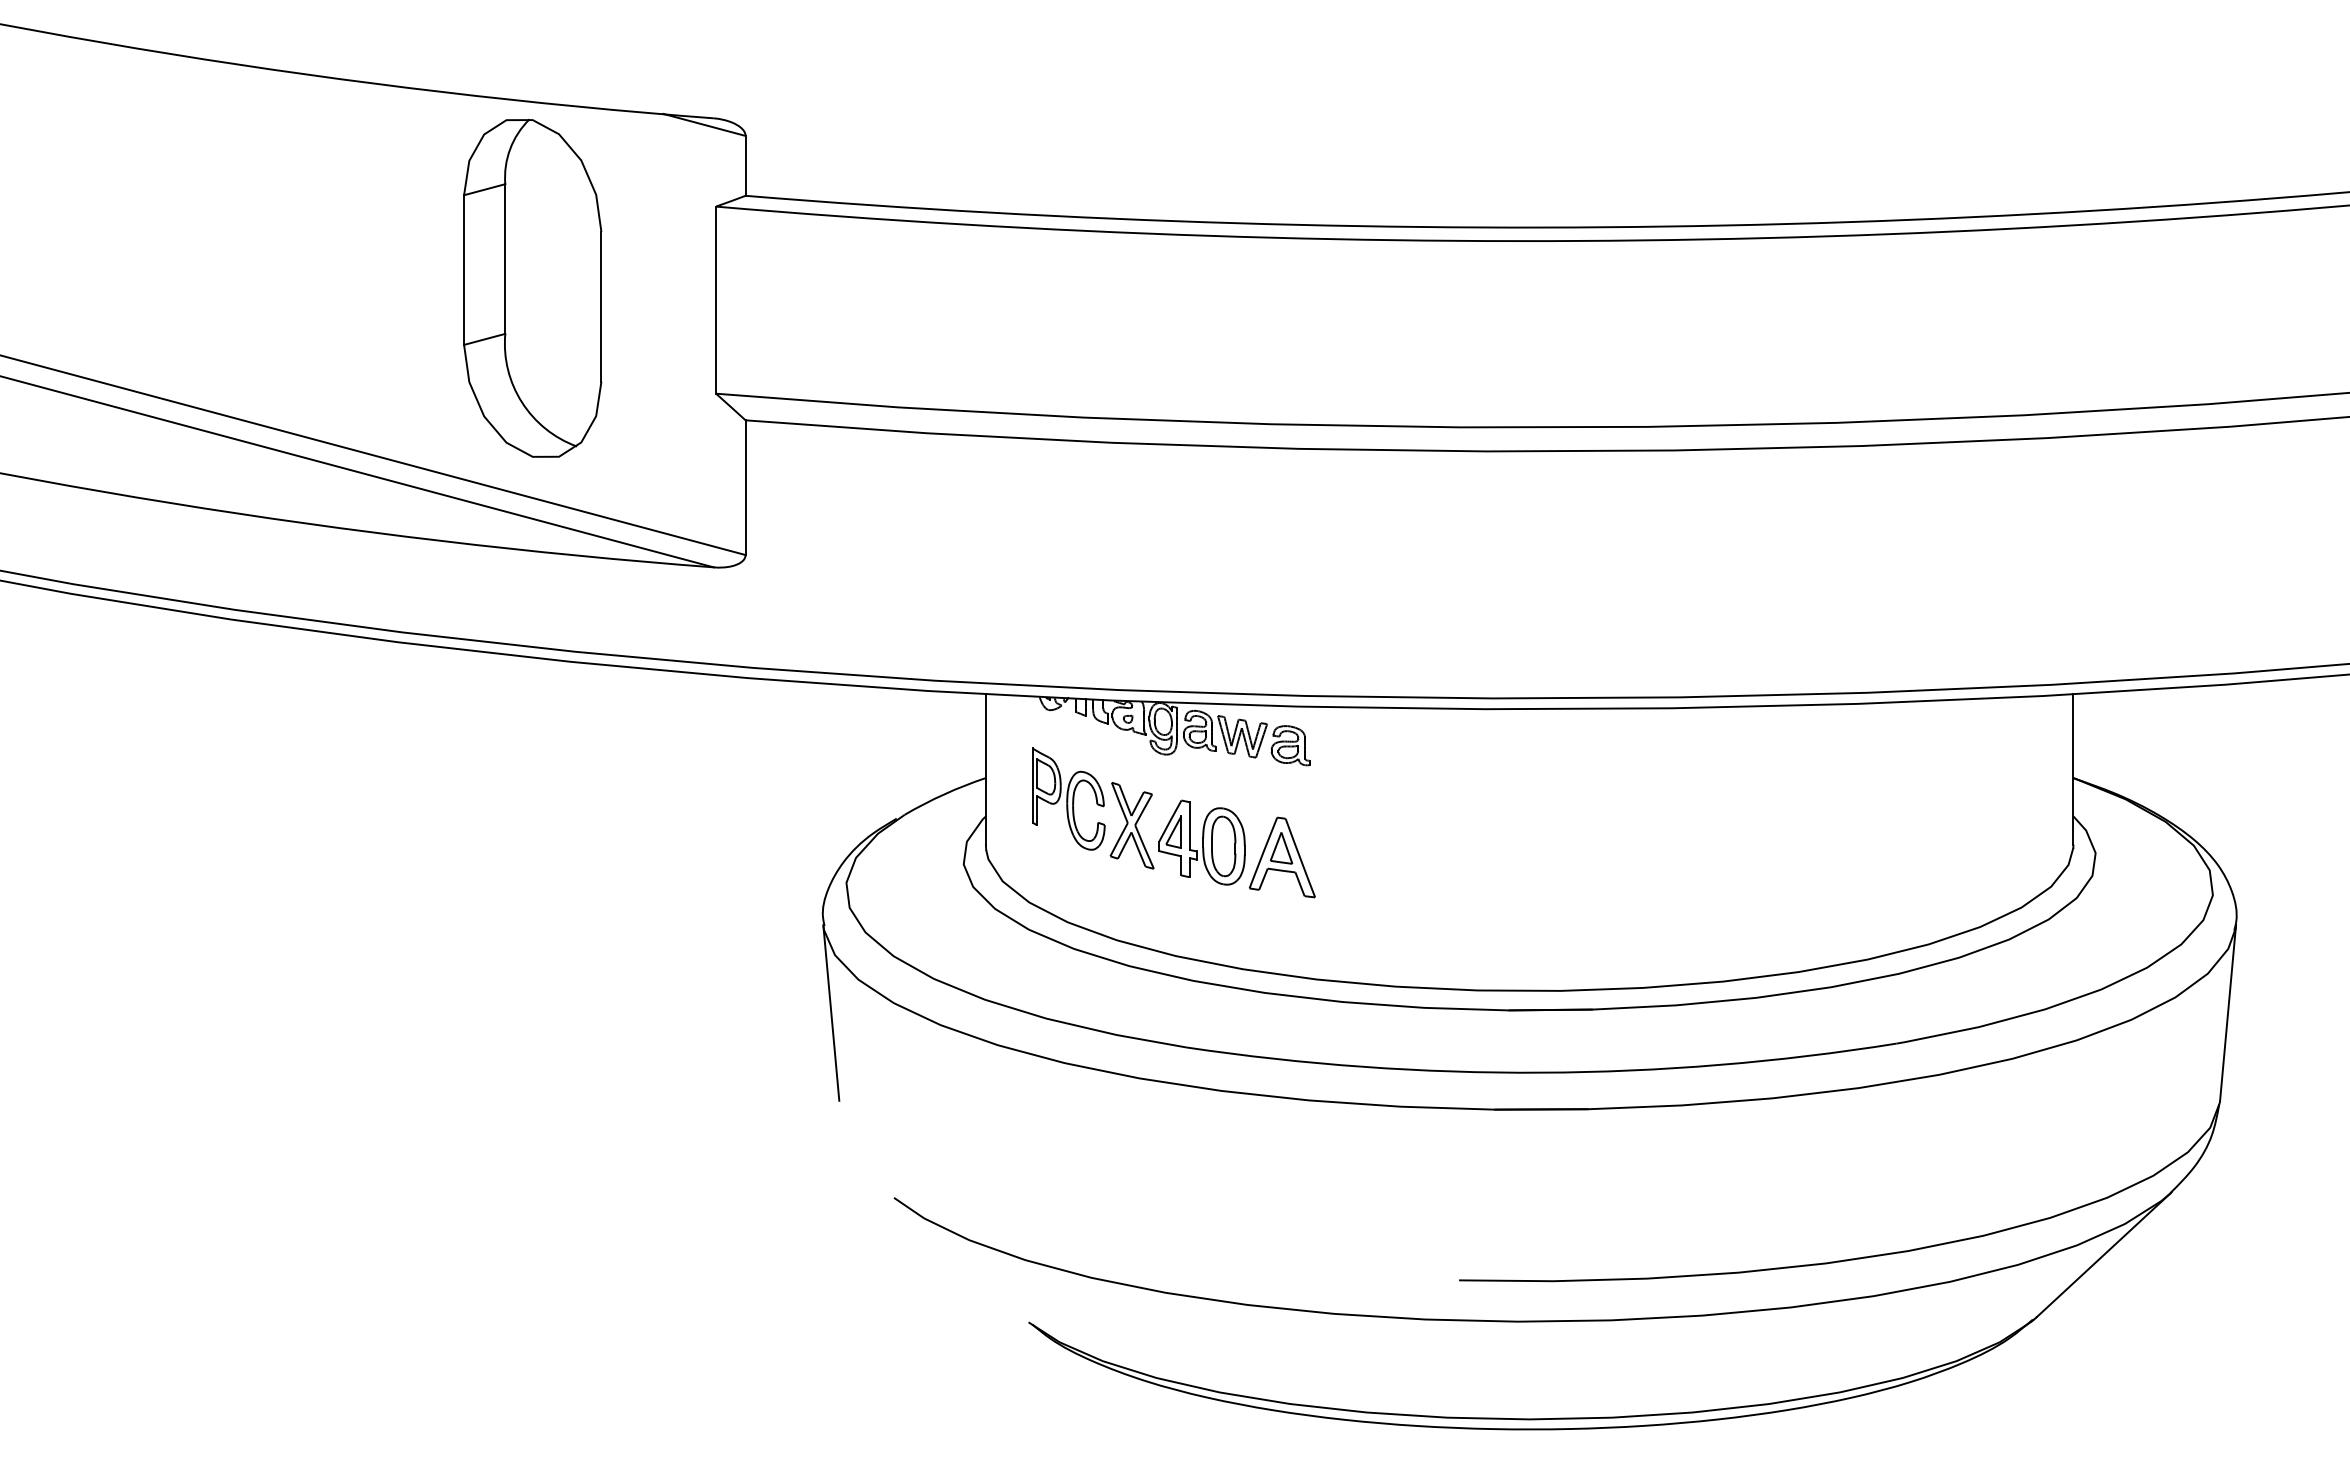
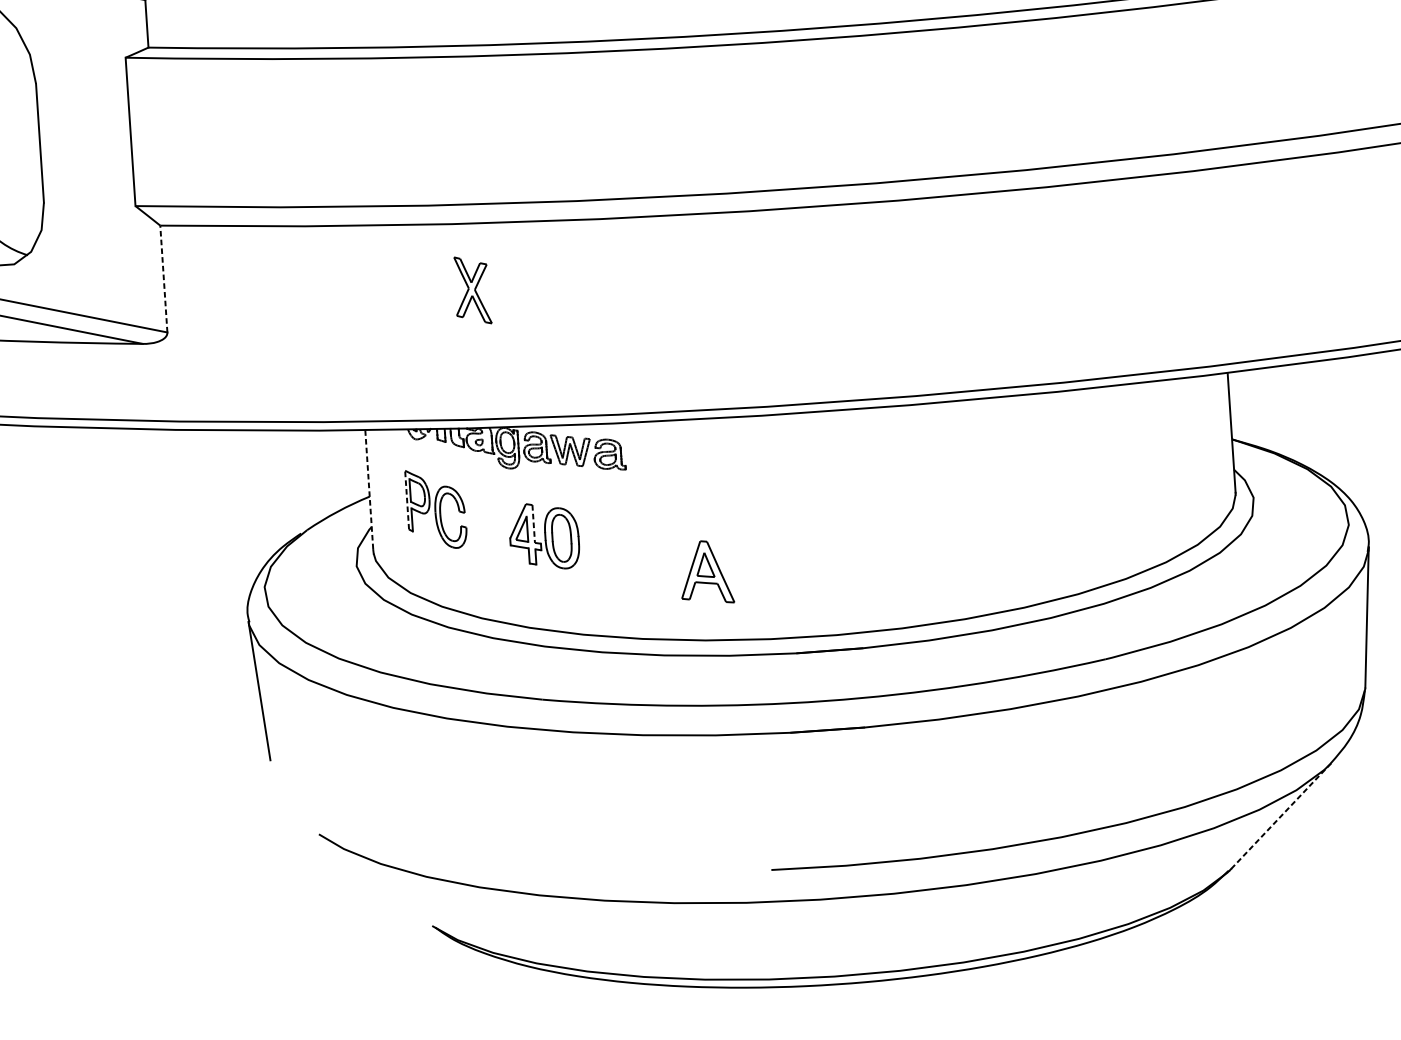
line: (745, 487) -> (163, 278), solid -> dashed
line: (985, 769) -> (368, 489), solid -> dashed
line: (1032, 785) -> (407, 500), solid -> dashed
part: (1131, 825) -> (471, 290), moved
line: (1189, 826) -> (533, 524), solid -> dashed
part: (1281, 857) -> (705, 572), moved
line: (2104, 1254) -> (1281, 815), solid -> dashed

